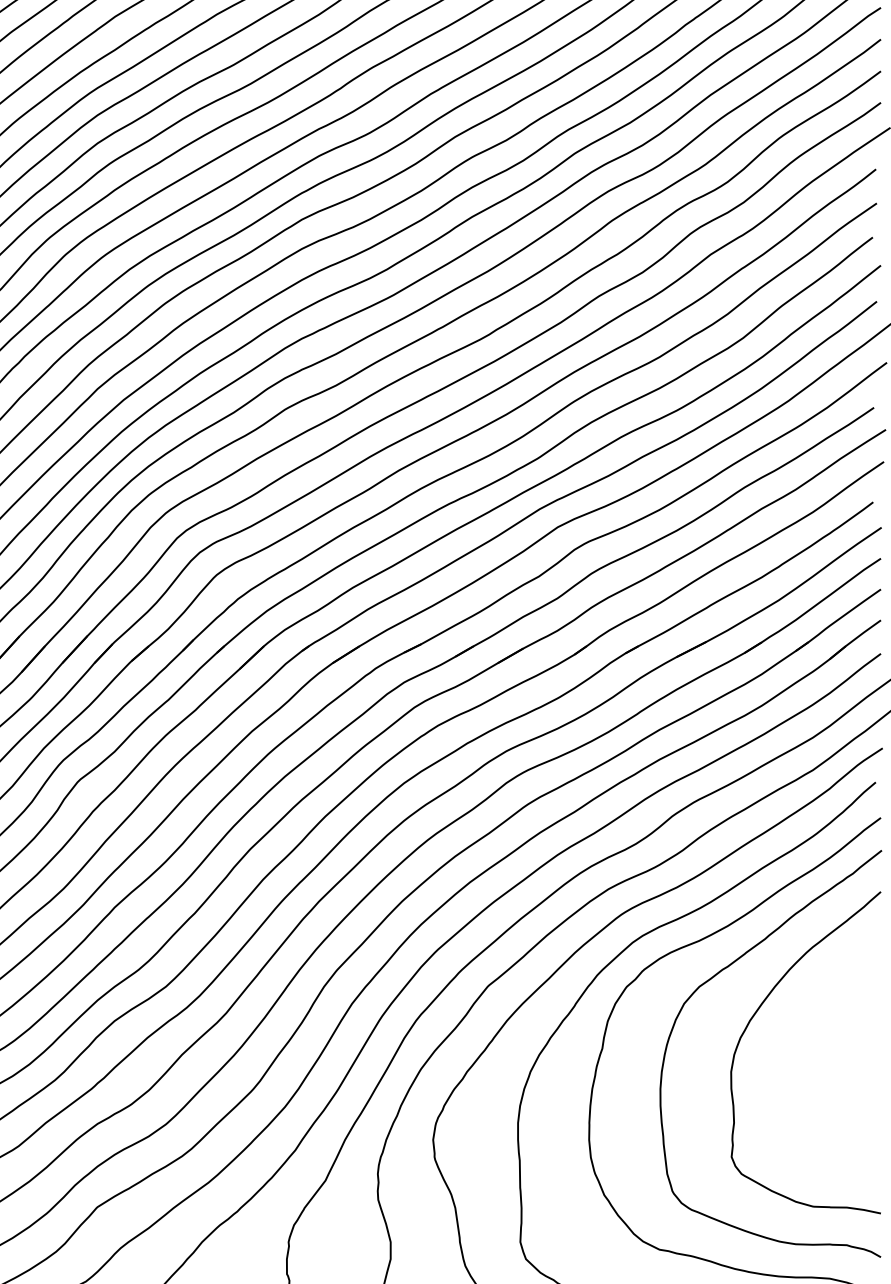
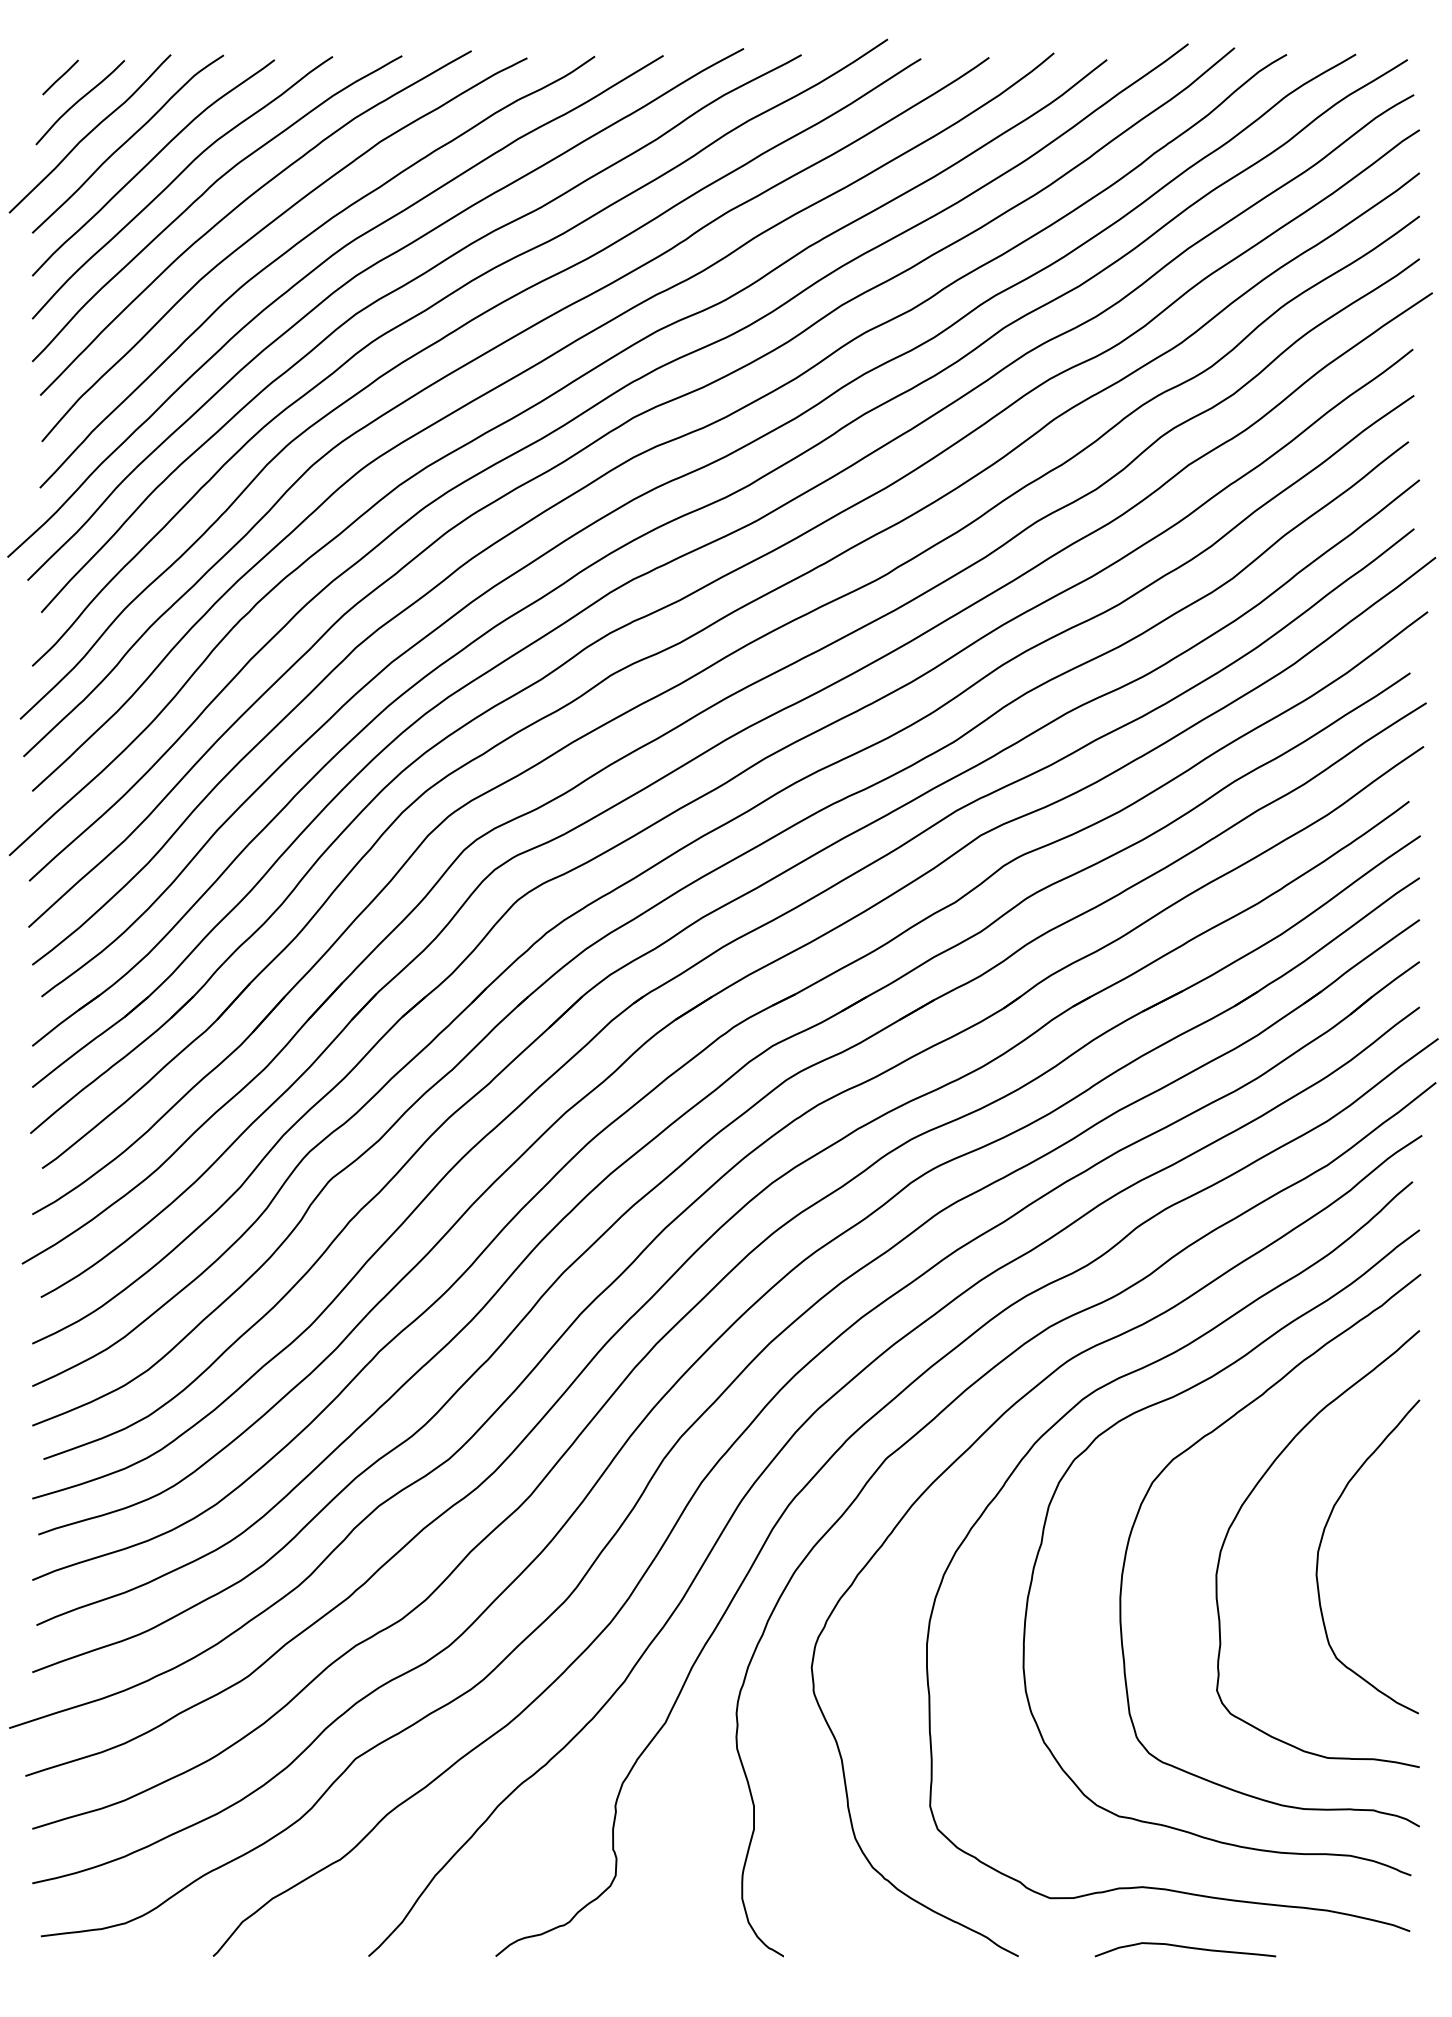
curve: (808, 1049) -> (1321, 1544), added

